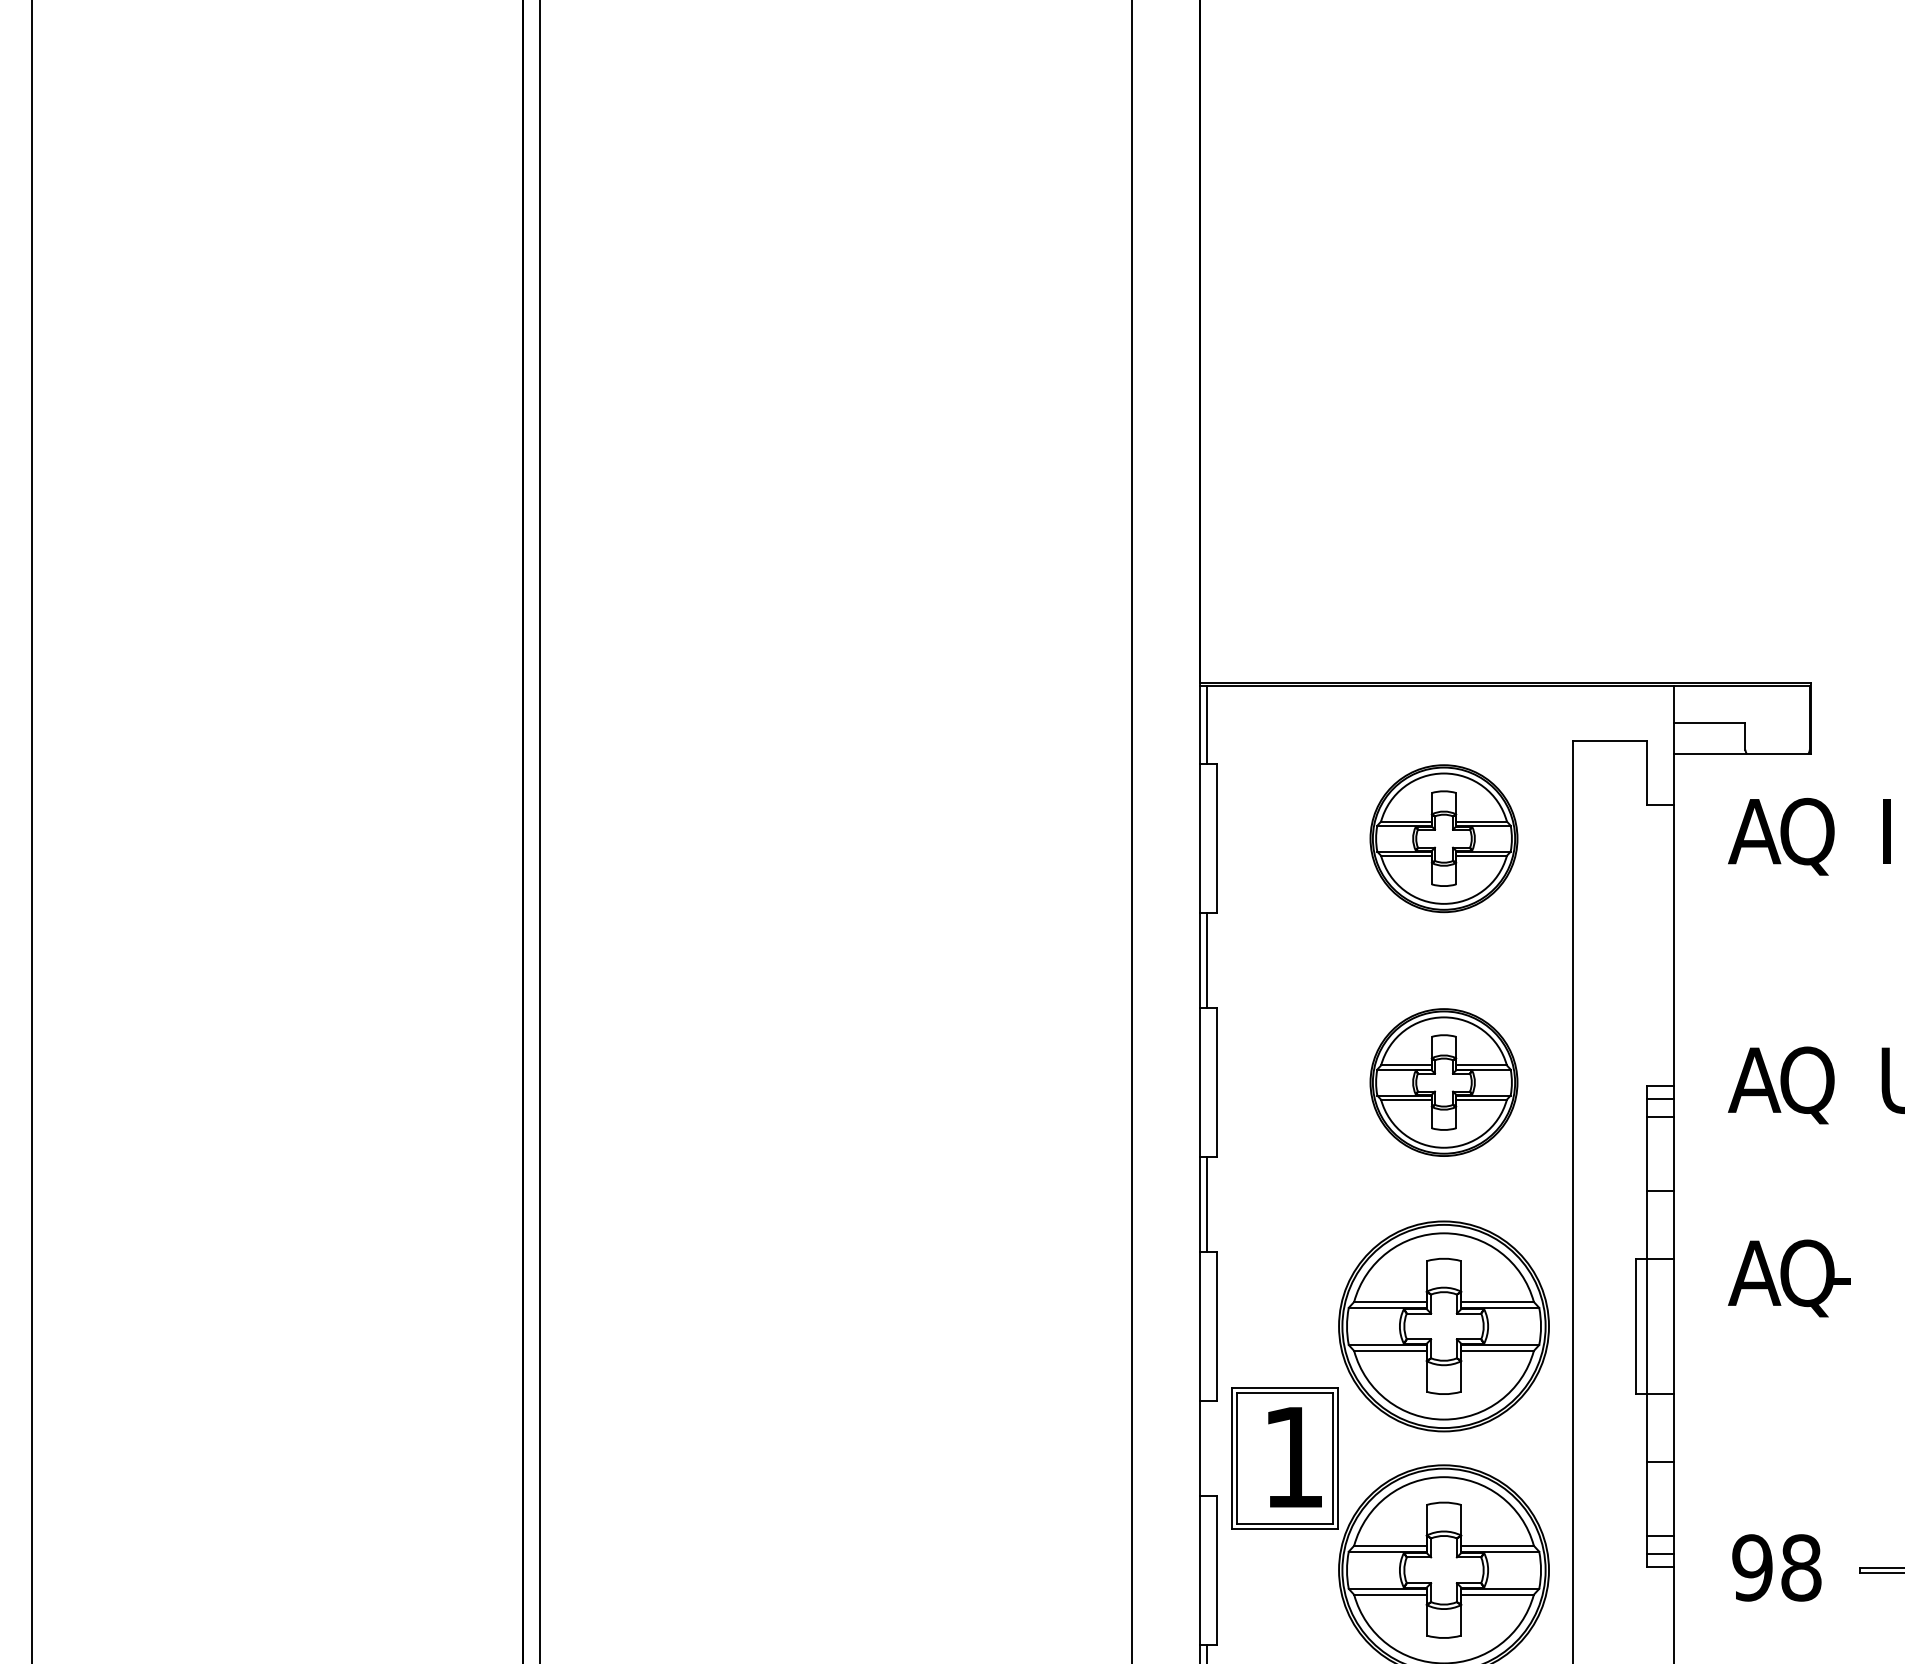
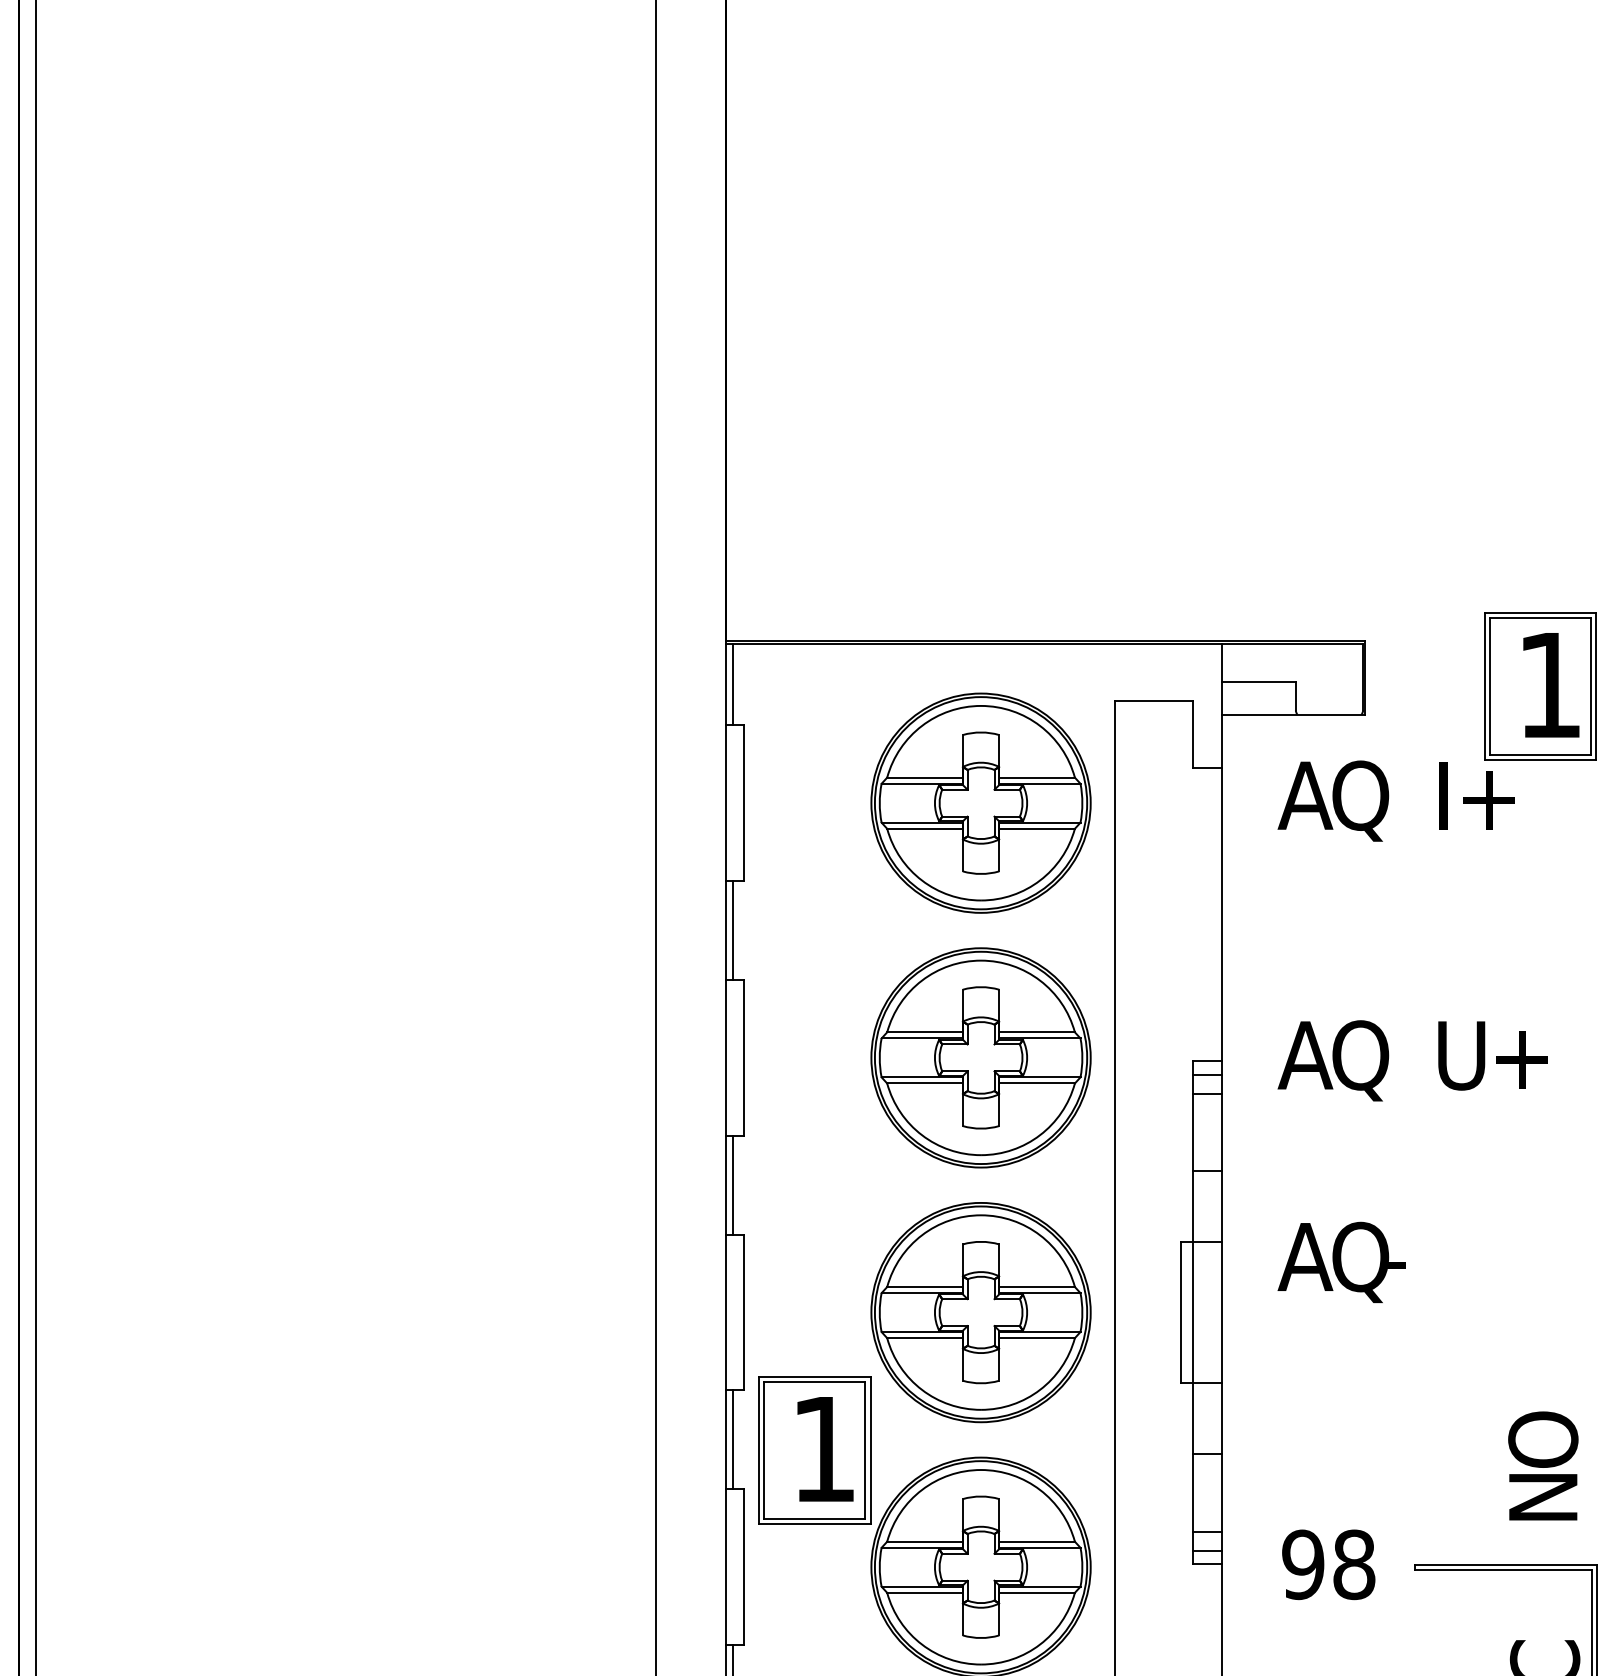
part: (1443, 838) -> (980, 802), size x1.43
part: (1443, 1082) -> (980, 1057), size x1.43
line: (1206, 1447) -> (732, 1439), added

